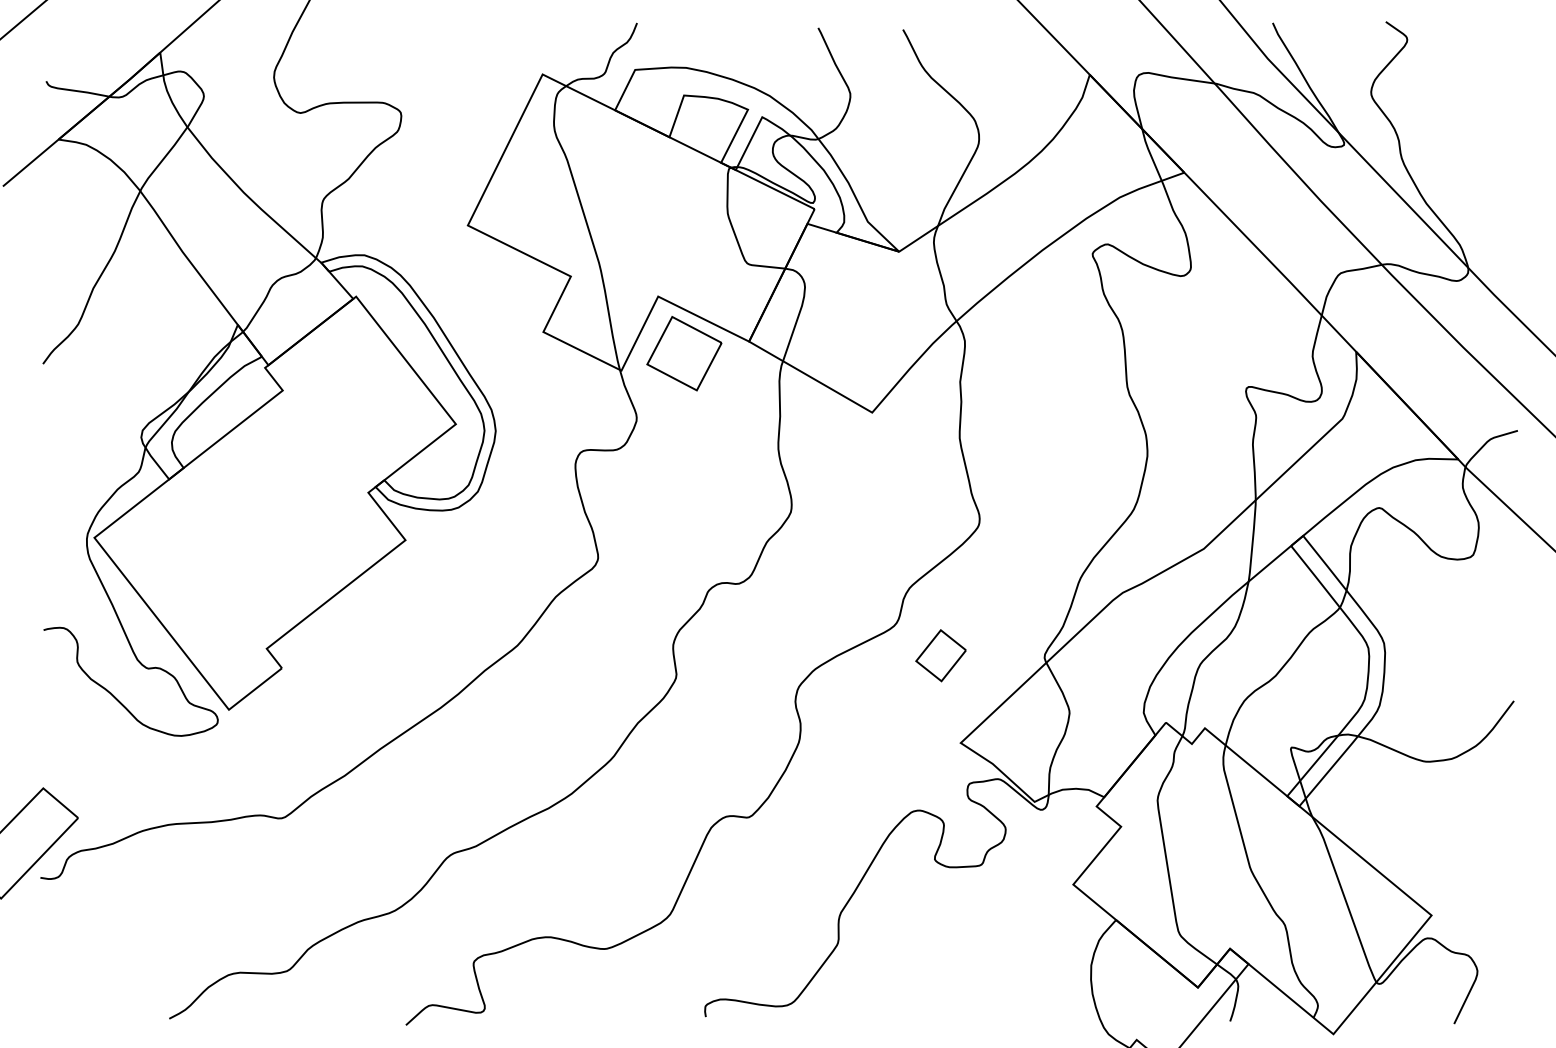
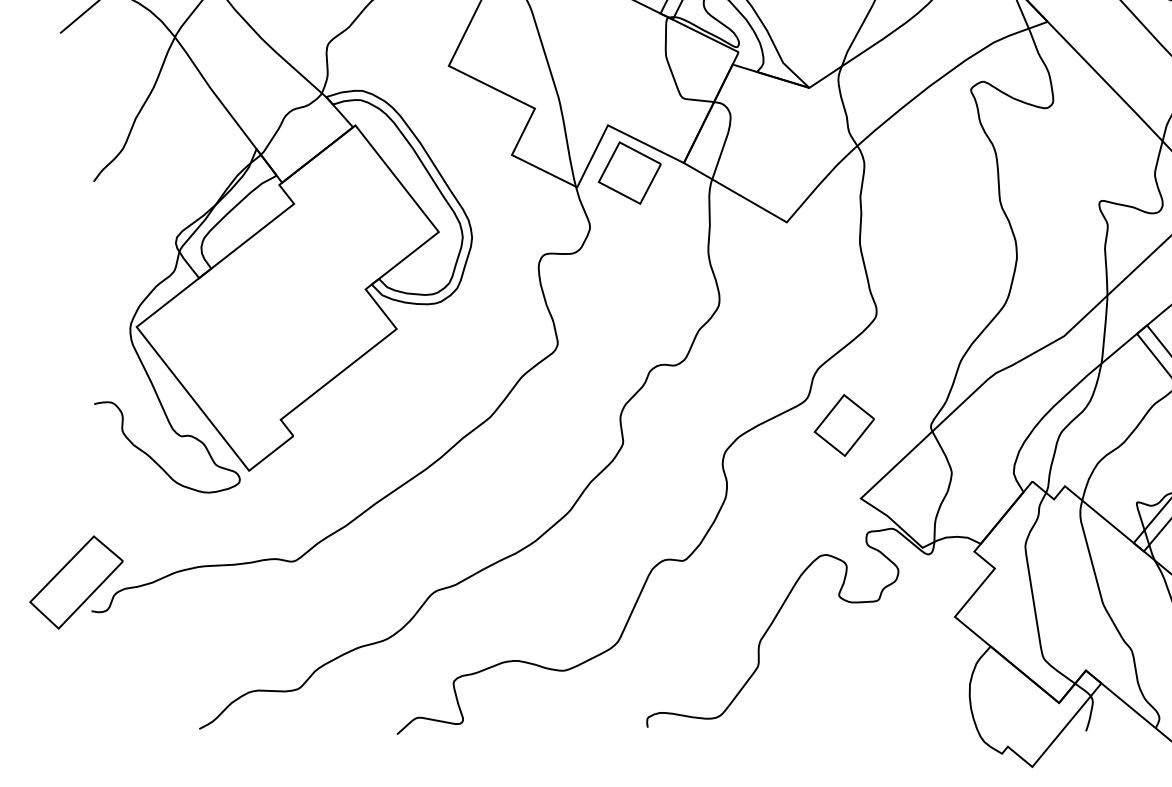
part: (940, 655) -> (843, 425), size x1.43

